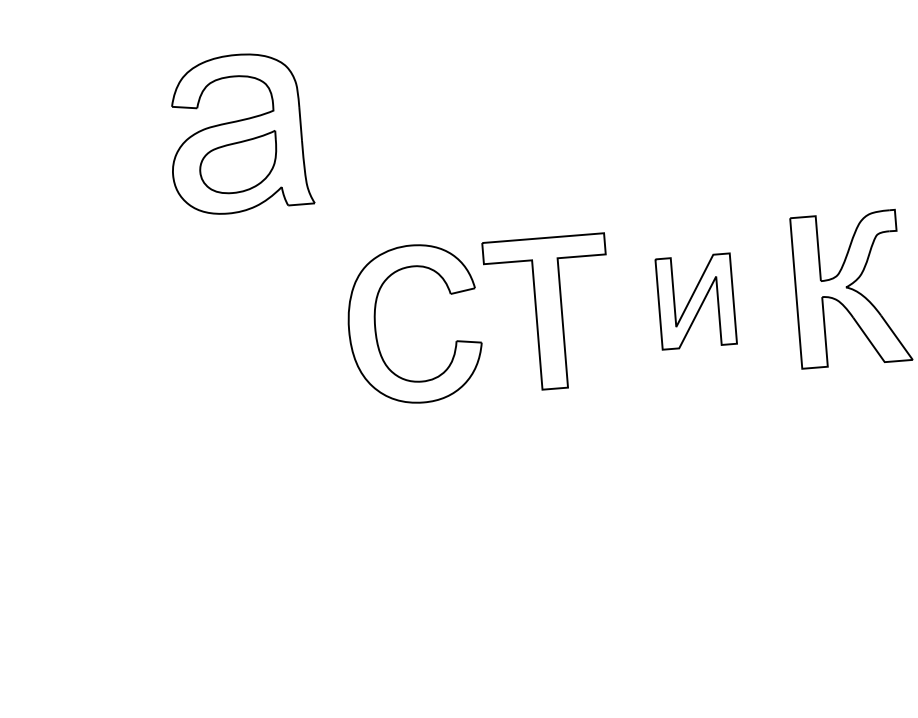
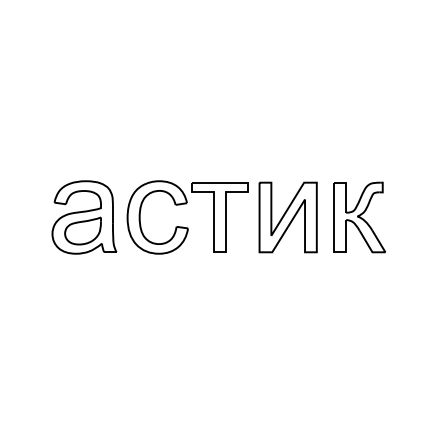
part: (239, 133) -> (84, 217), moved
part: (694, 301) -> (287, 217), size x1.67

